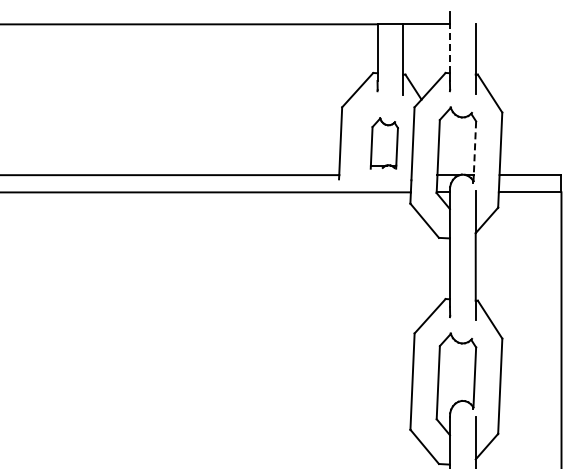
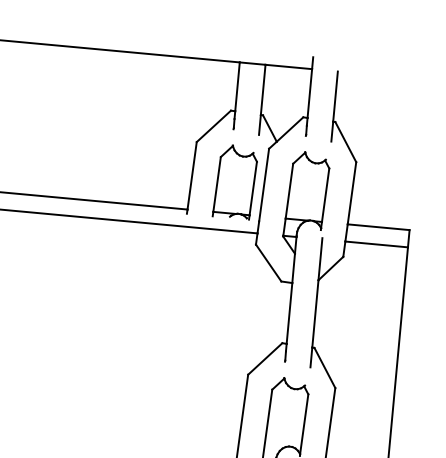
line: (449, 48) -> (309, 93), dashed -> solid
part: (384, 143) -> (235, 182), size x1.43
line: (474, 148) -> (325, 195), dashed -> solid

